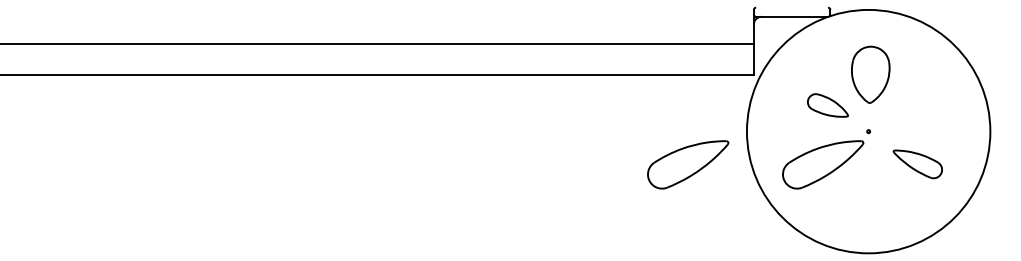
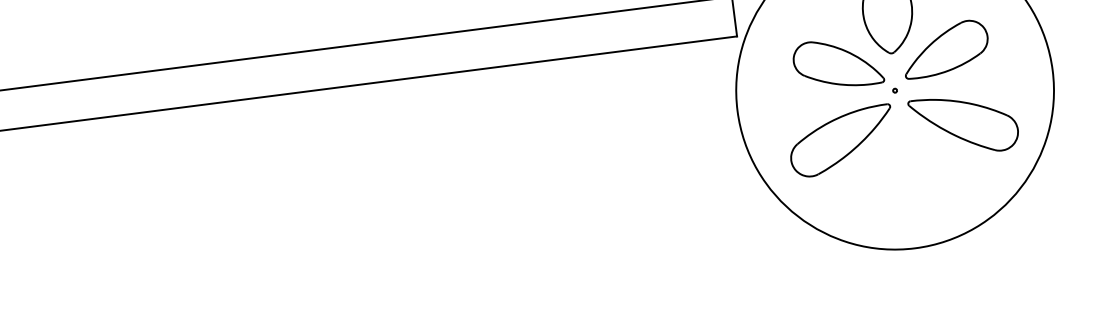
part: (911, 104) -> (946, 48), added
part: (827, 105) -> (837, 63), size x1.67
part: (688, 164) -> (667, 163), removed
part: (917, 164) -> (963, 125), size x1.67

